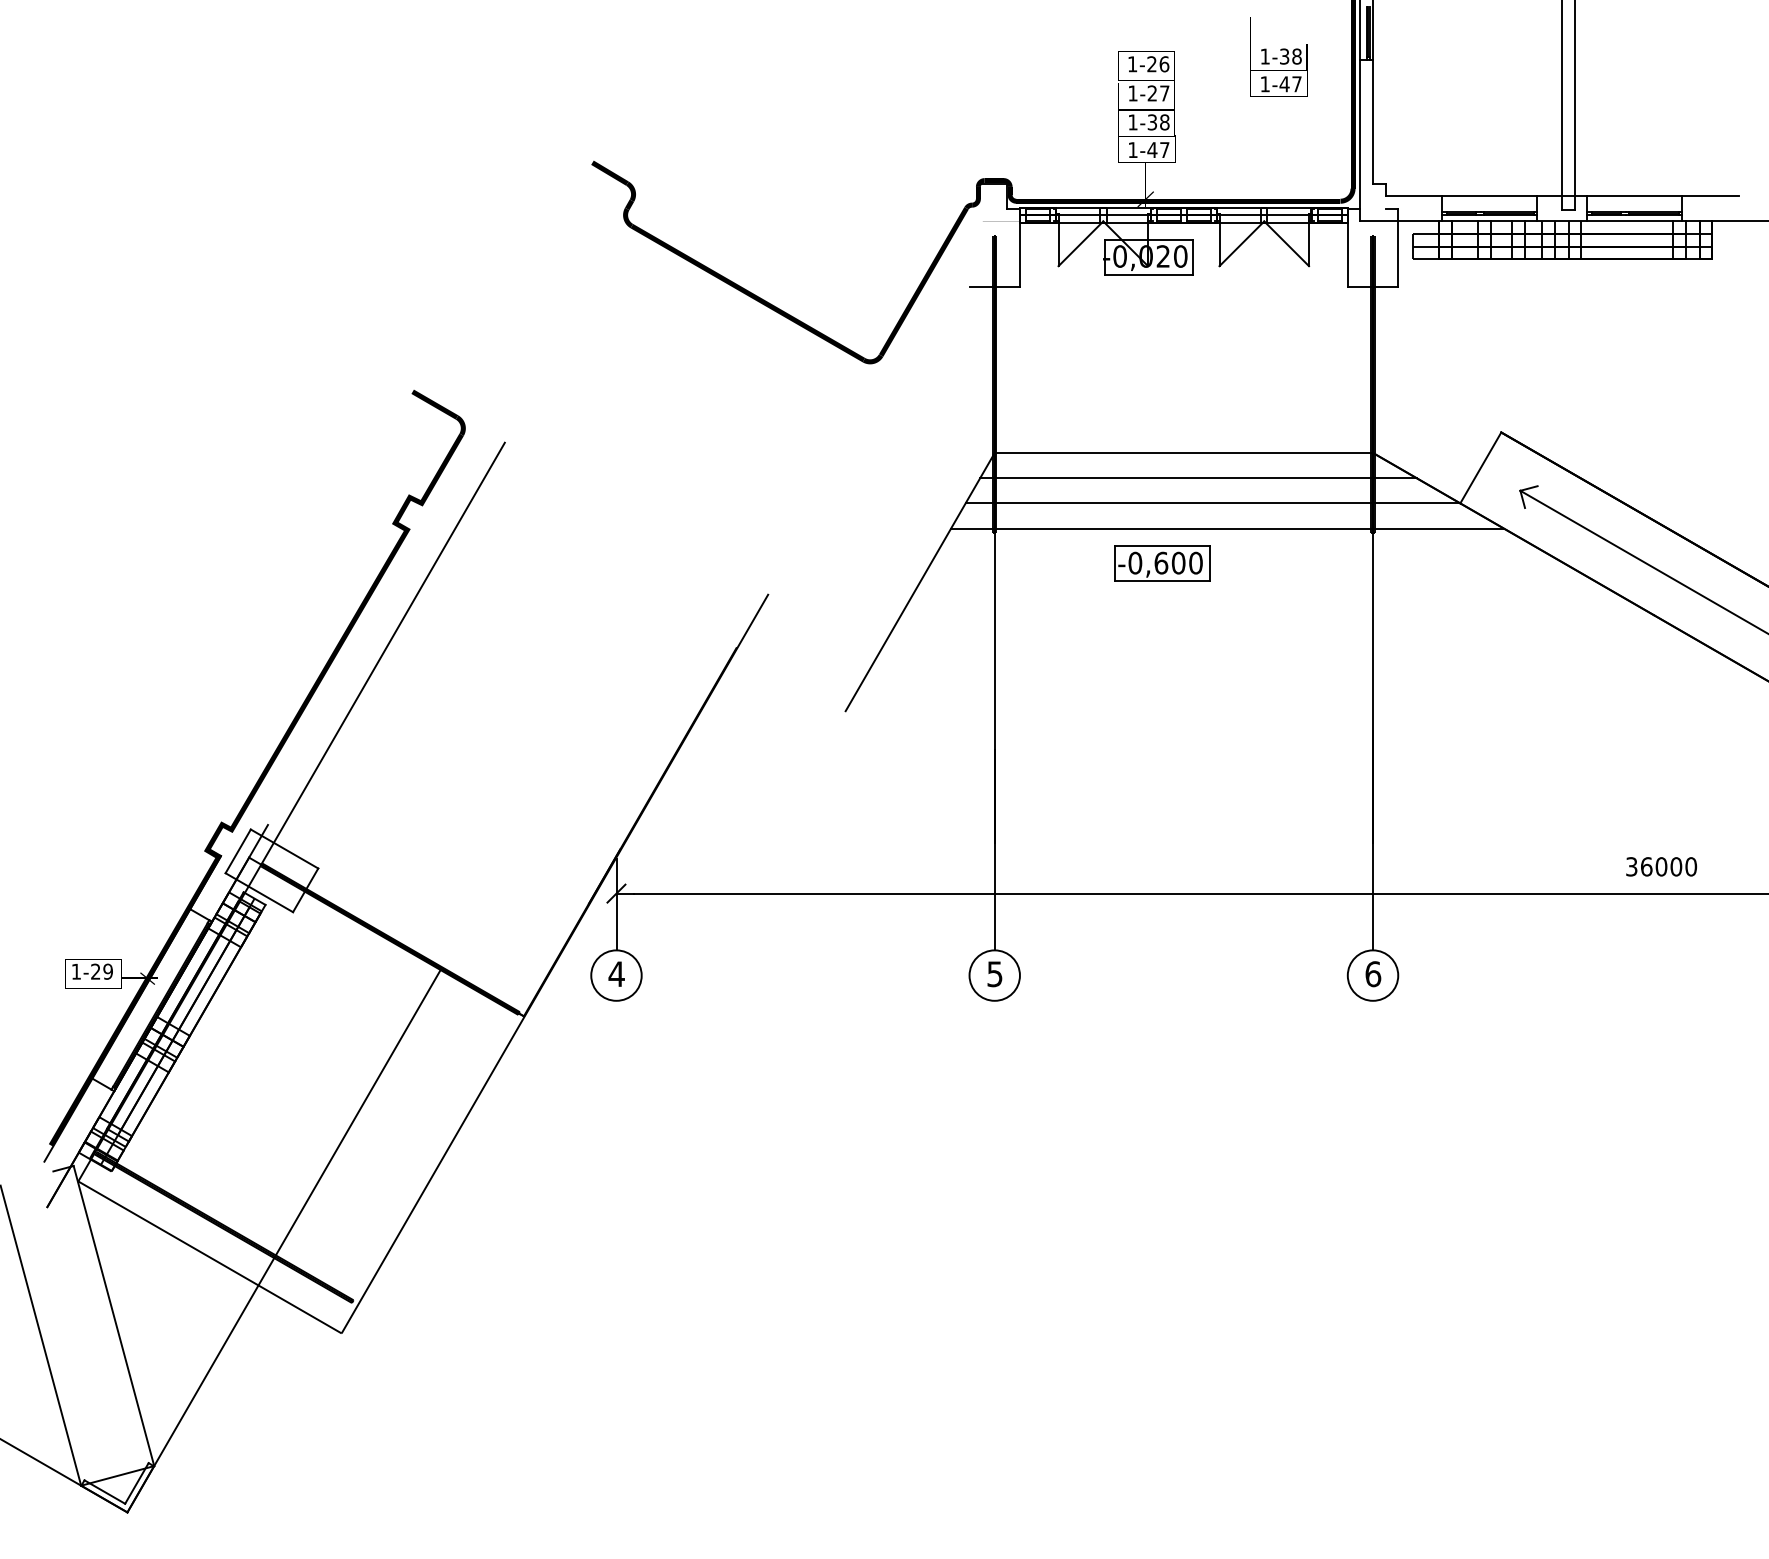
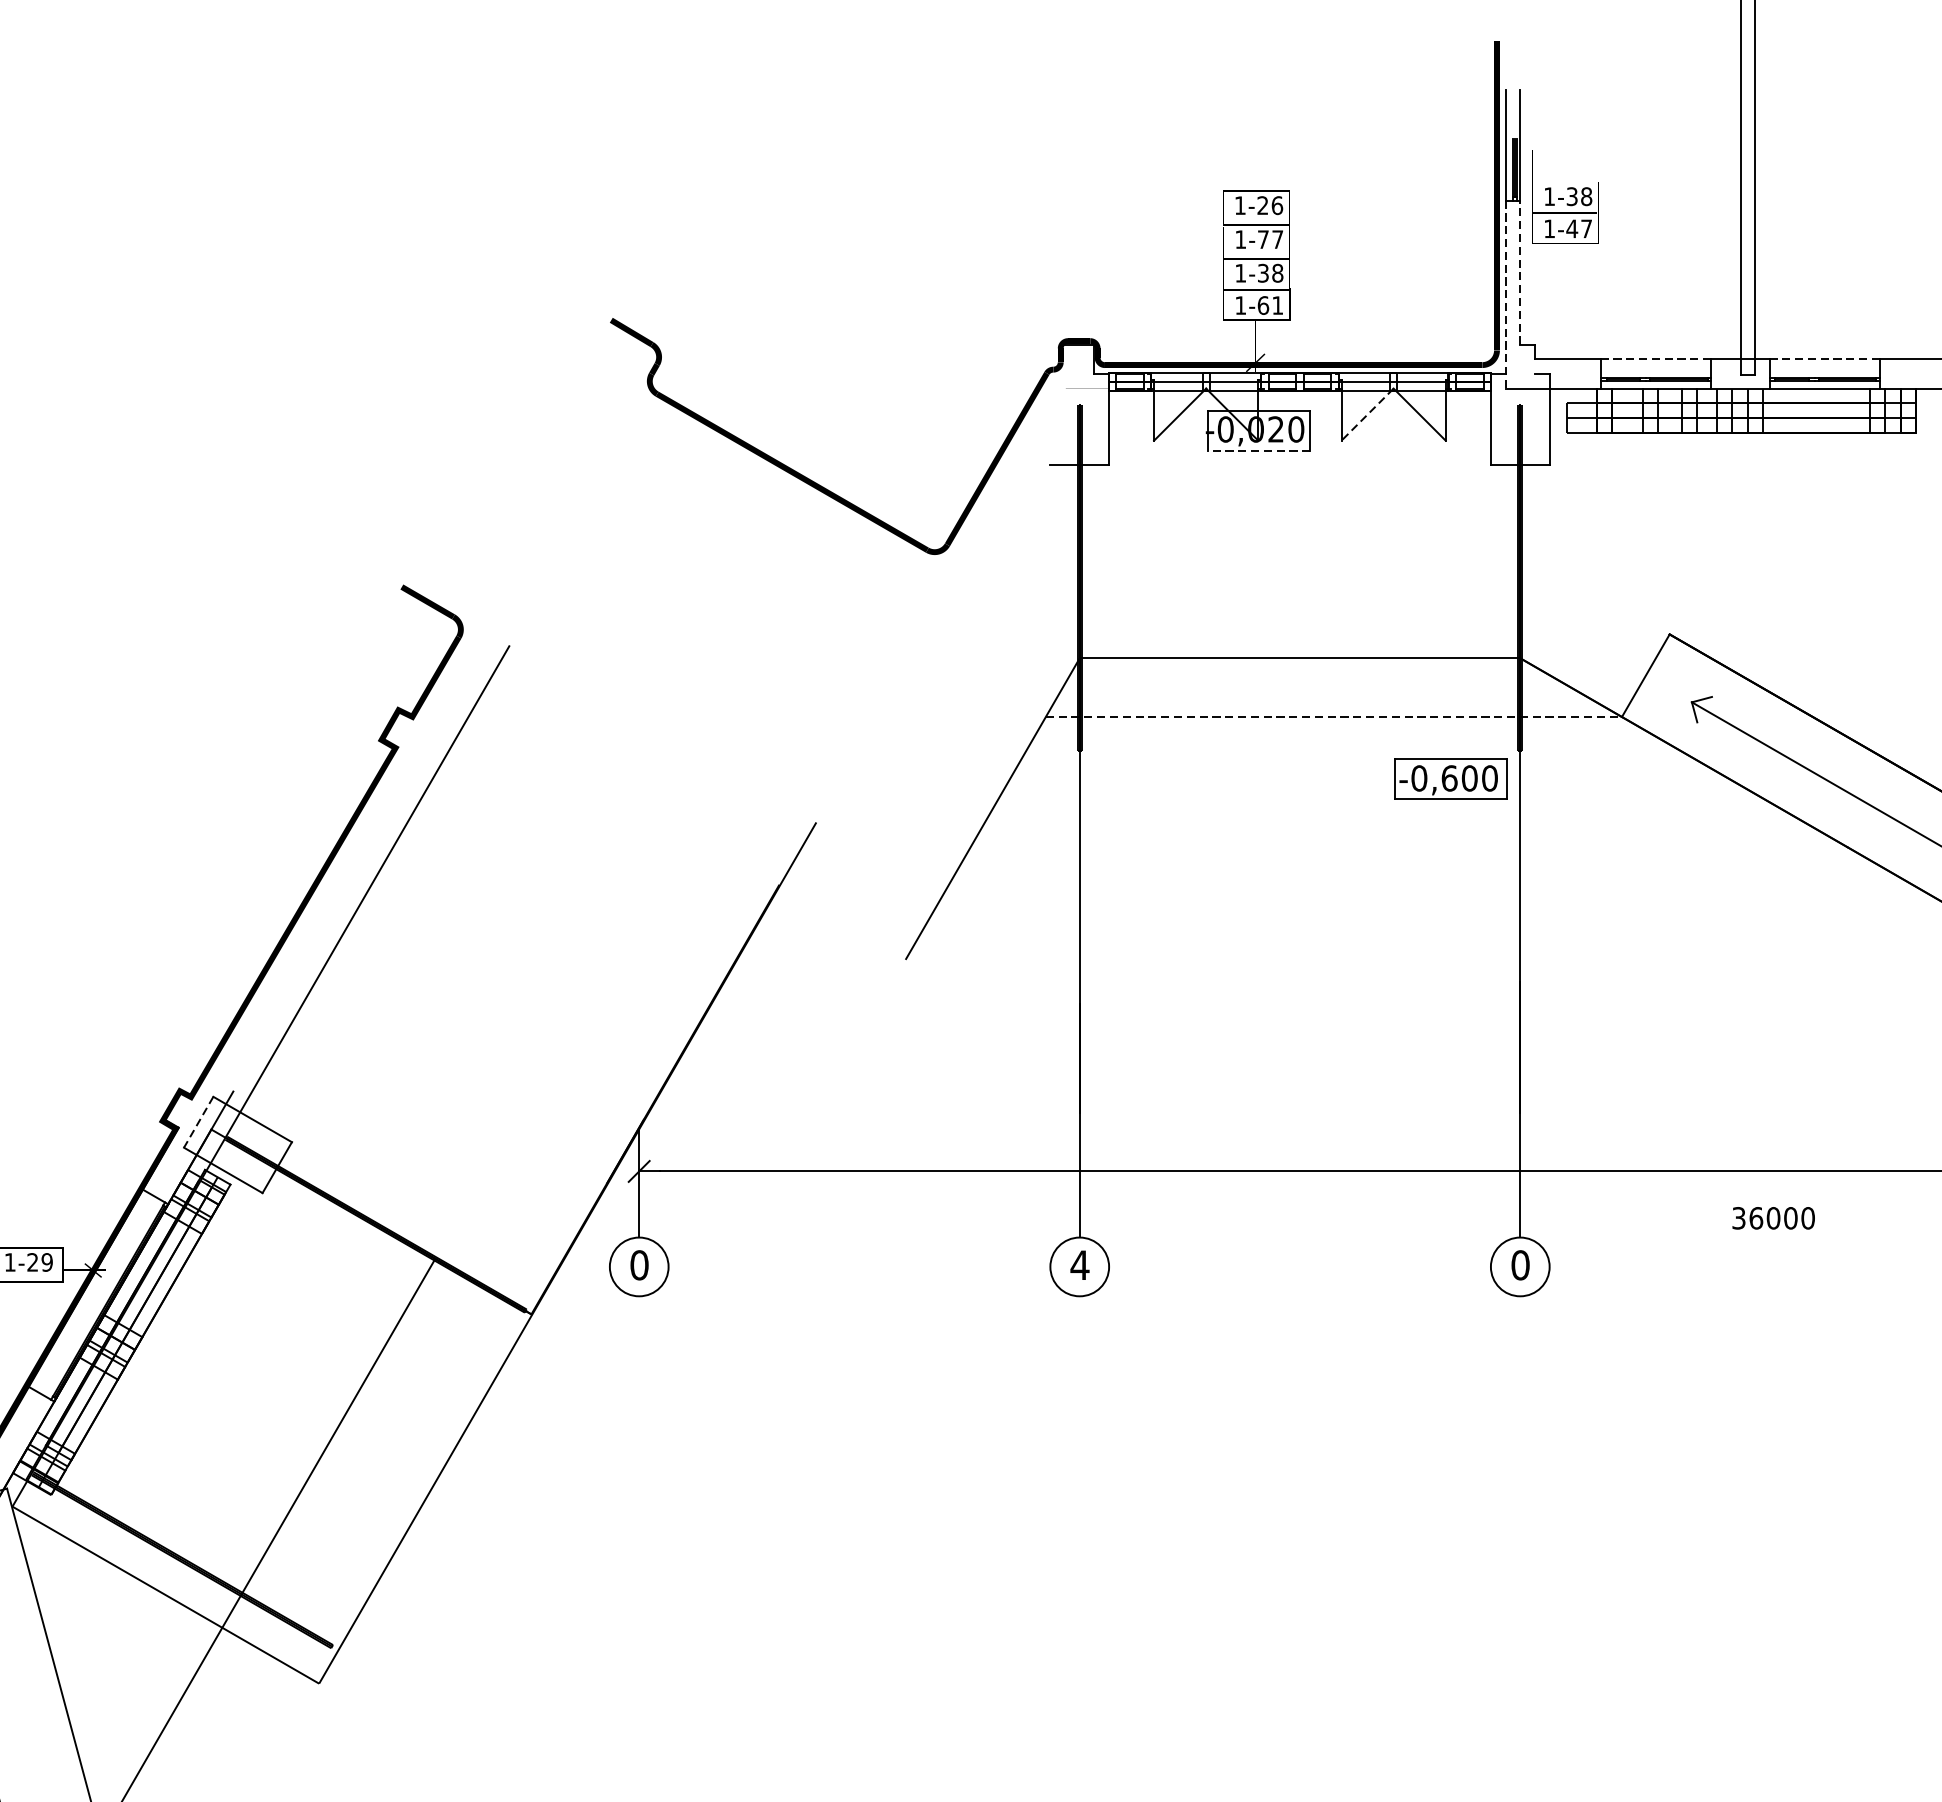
text: (1278, 56) -> (1565, 196), moved
text: (1151, 93) -> (1262, 239), 1-27 -> 1-77
line: (1373, 121) -> (1520, 272), solid -> dashed
line: (1360, 140) -> (1505, 294), solid -> dashed
text: (1158, 150) -> (1270, 306), 1-47 -> 1-61
line: (1489, 196) -> (1655, 359), solid -> dashed
line: (1634, 196) -> (1824, 359), solid -> dashed
line: (1241, 243) -> (1367, 414), solid -> dashed
line: (1148, 275) -> (1258, 451), solid -> dashed
line: (1198, 478) -> (1317, 688), removed
line: (1213, 503) -> (1334, 717), solid -> dashed
line: (1227, 528) -> (1350, 746), removed
part: (1162, 563) -> (1450, 778), moved
line: (237, 851) -> (197, 1122), solid -> dashed
text: (1661, 866) -> (1773, 1217), moved
text: (1373, 973) -> (1520, 1264), 6 -> 0
text: (616, 974) -> (639, 1265), 4 -> 0
text: (994, 974) -> (1079, 1265), 5 -> 4

